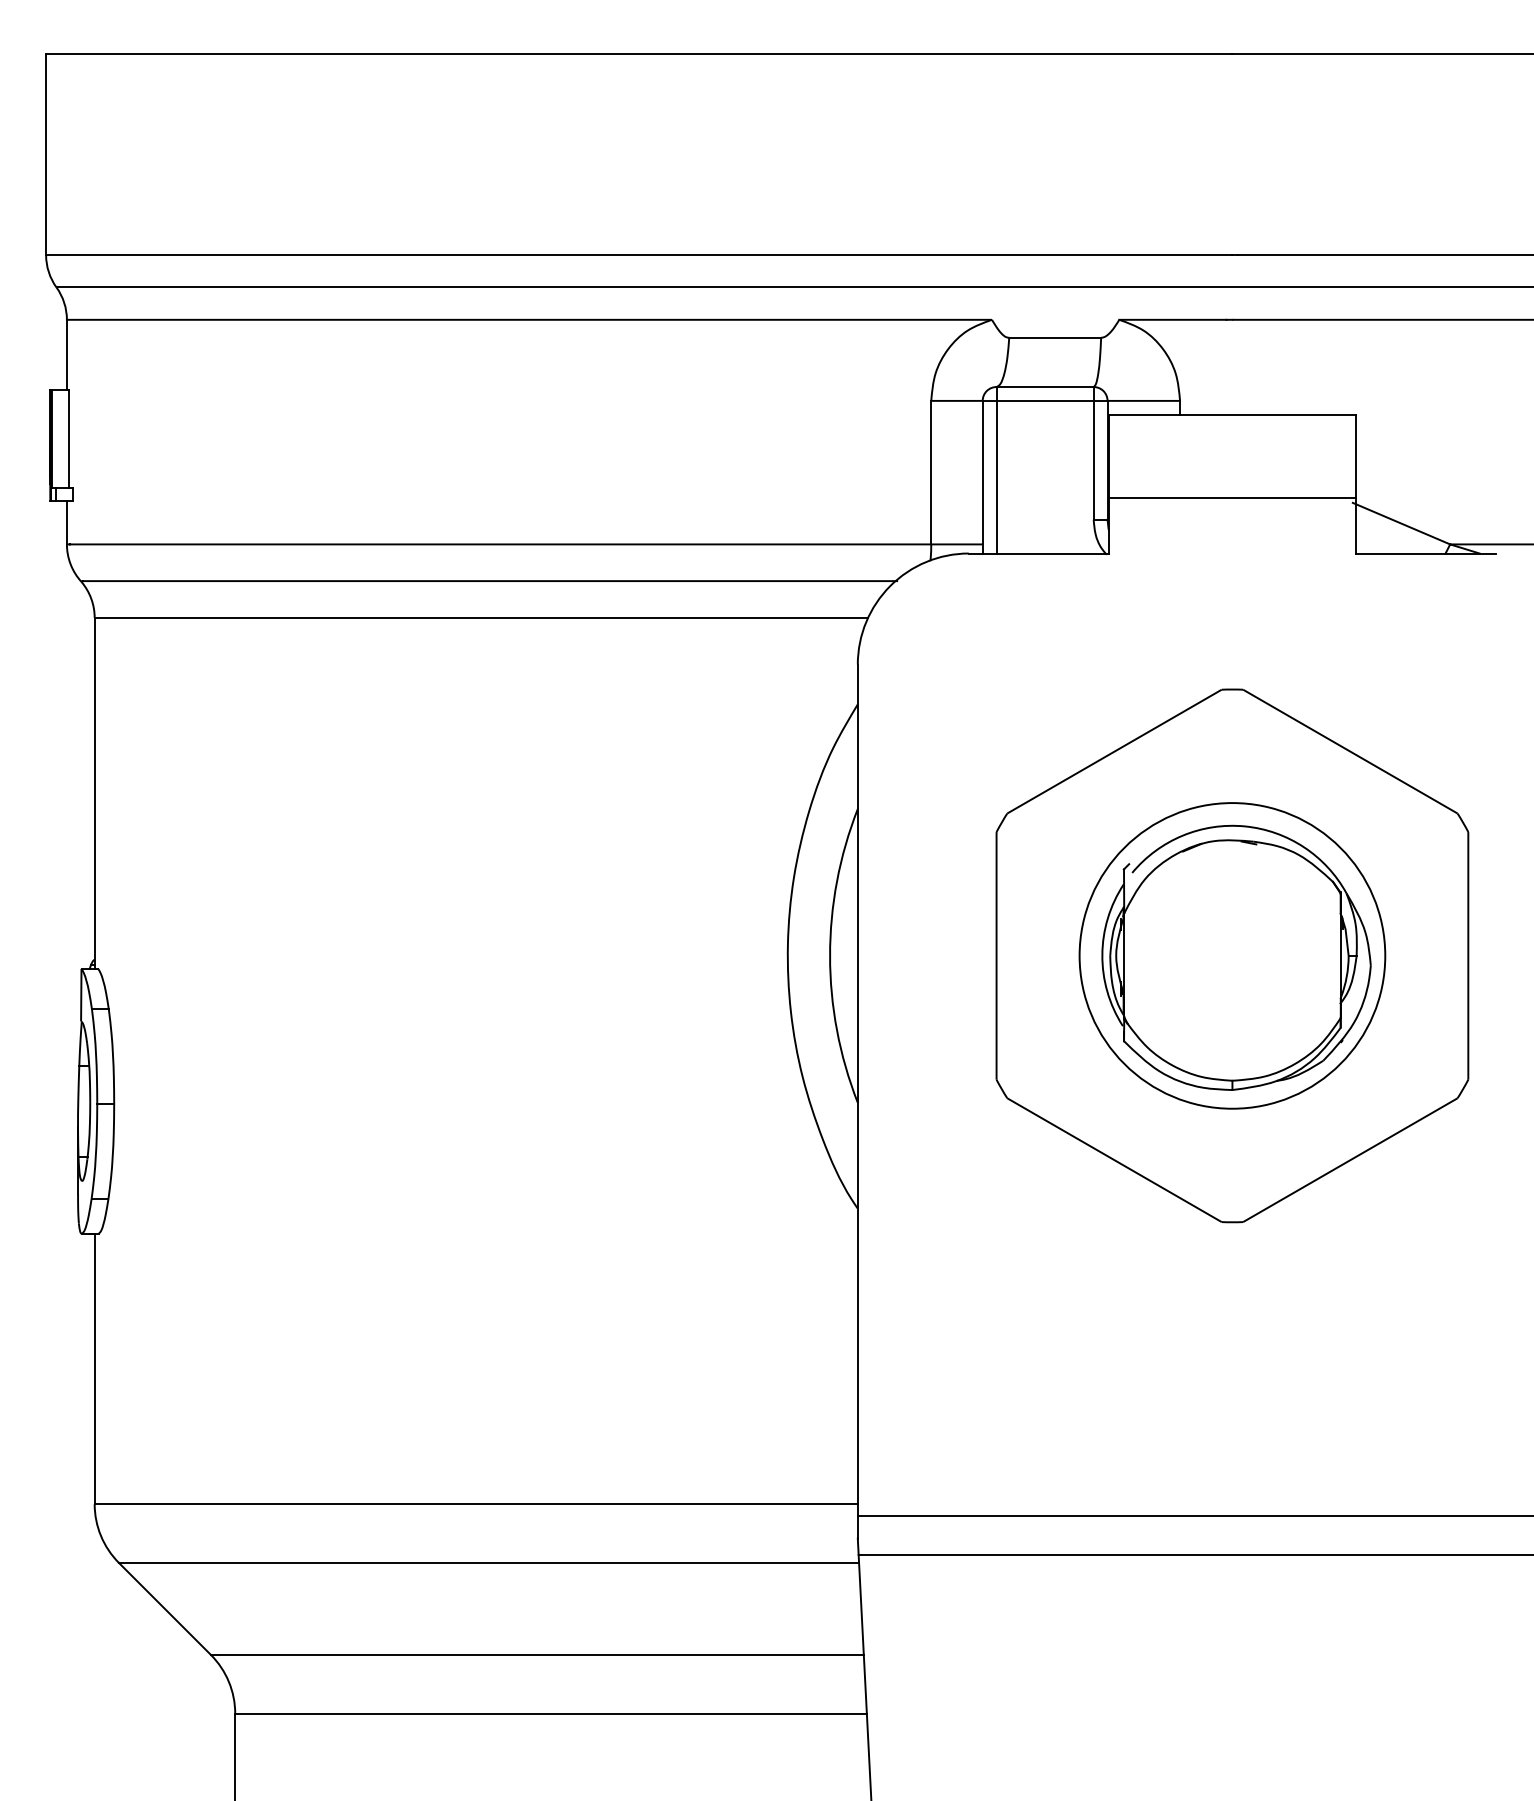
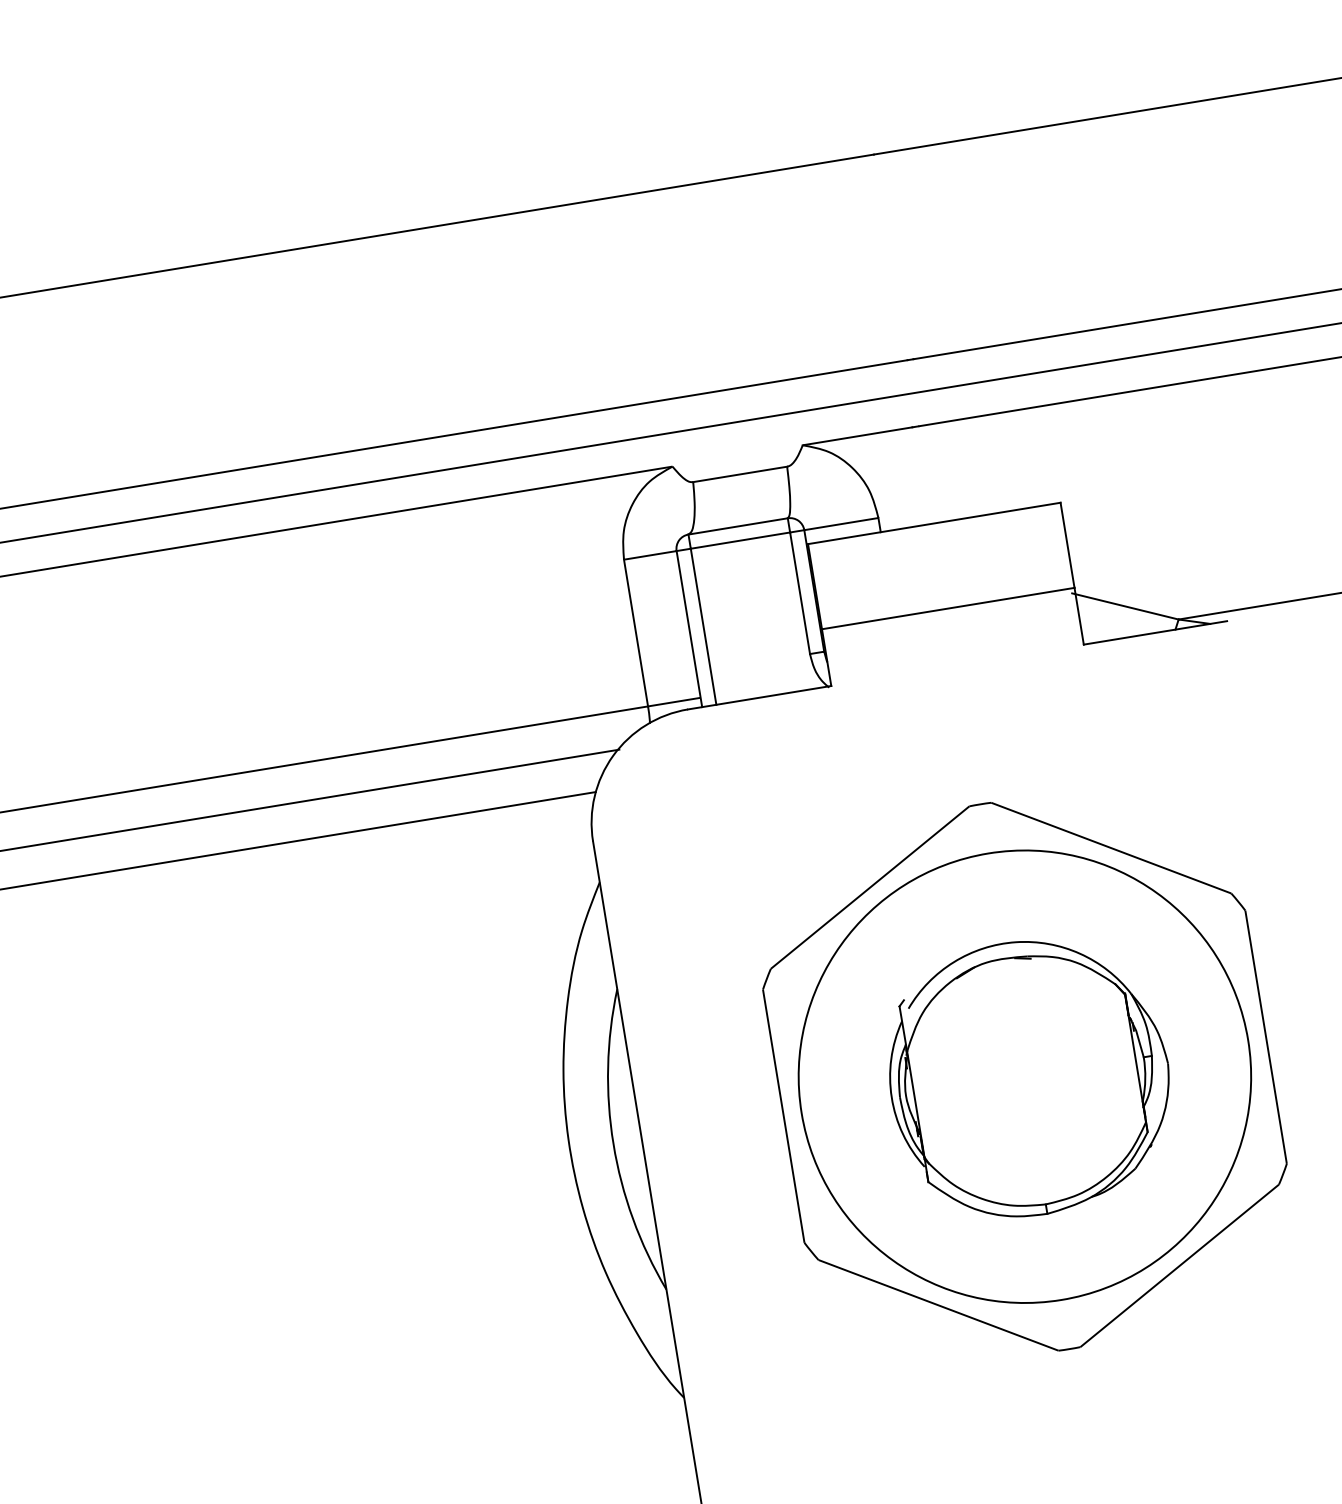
circle: (1232, 955) -> (1024, 1076), size x1.43

